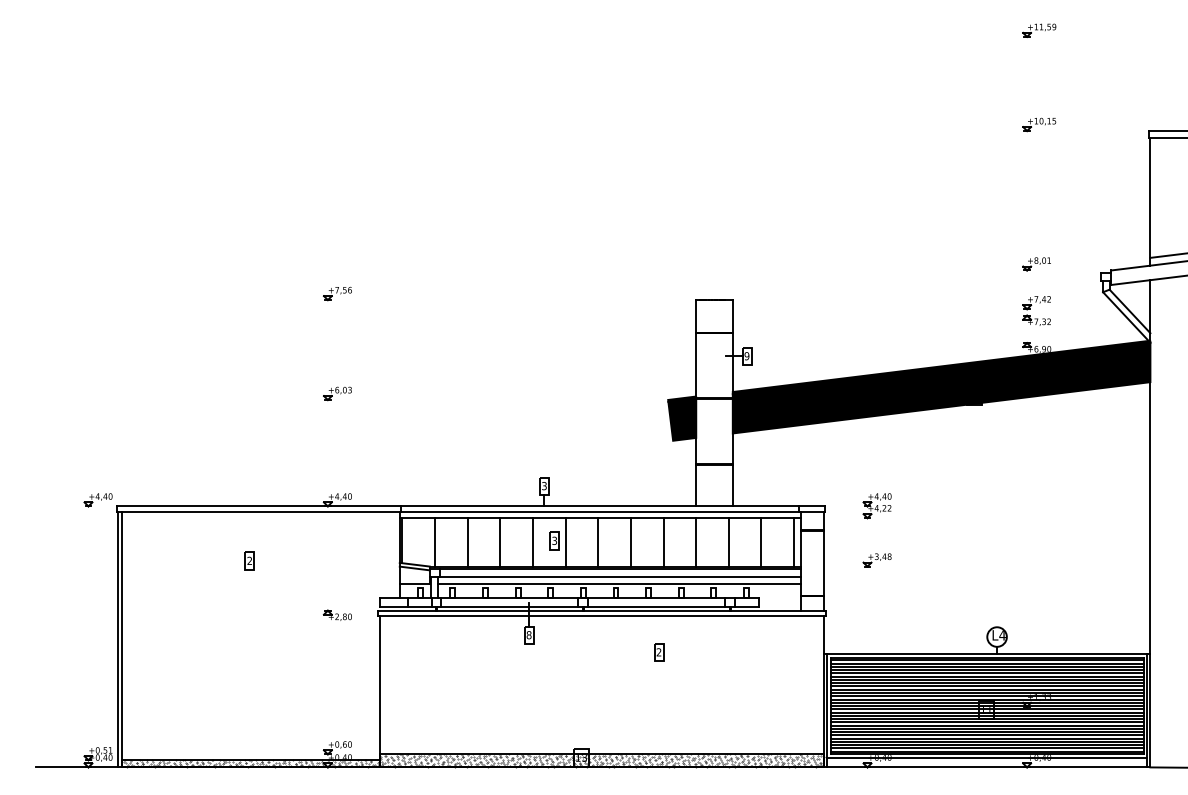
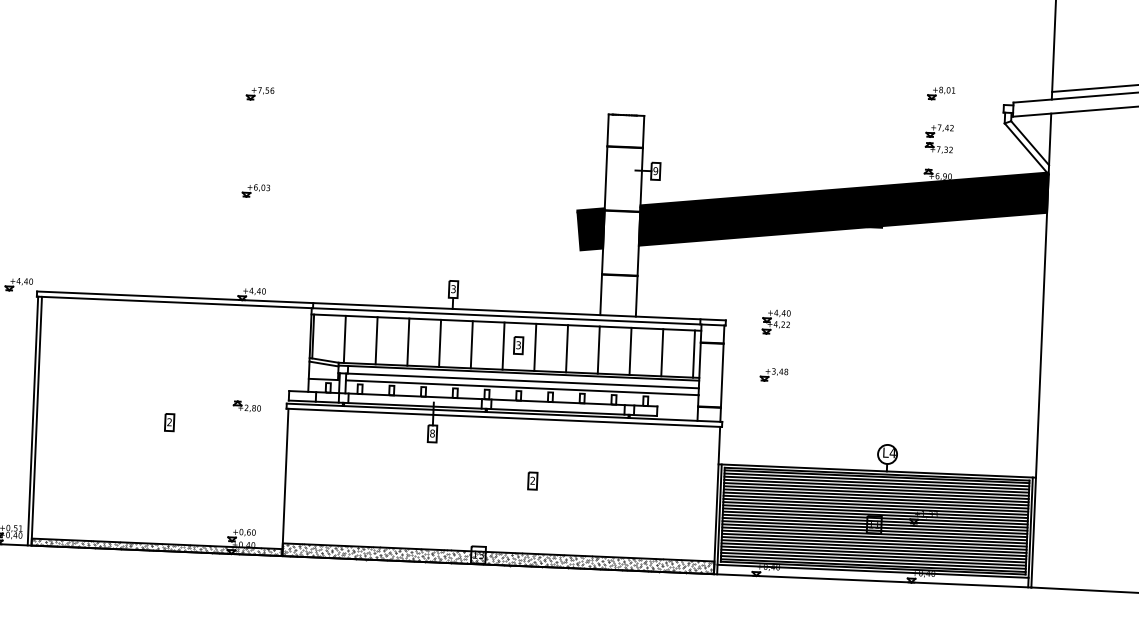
part: (554, 540) -> (518, 344), moved
part: (249, 560) -> (169, 421), moved
part: (659, 652) -> (533, 480), moved

